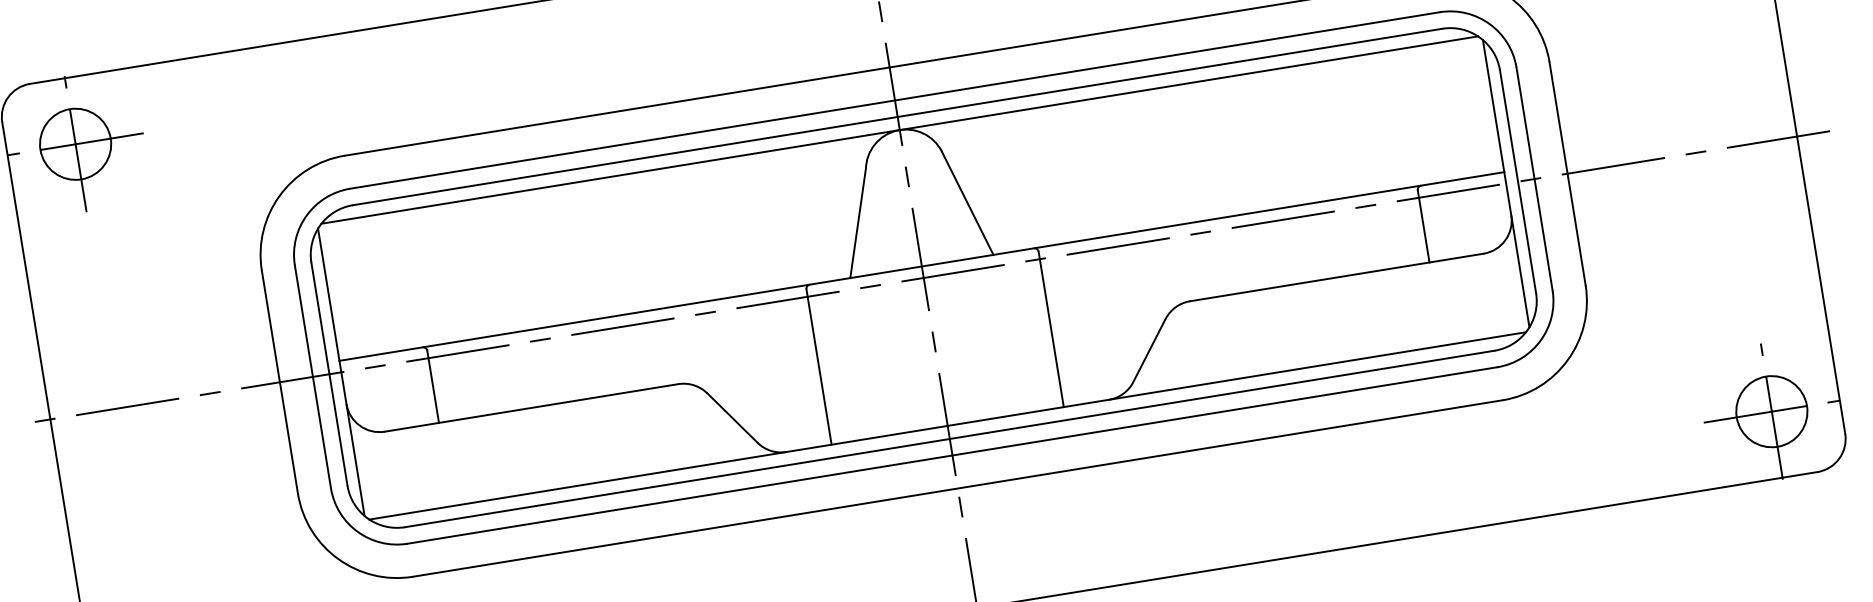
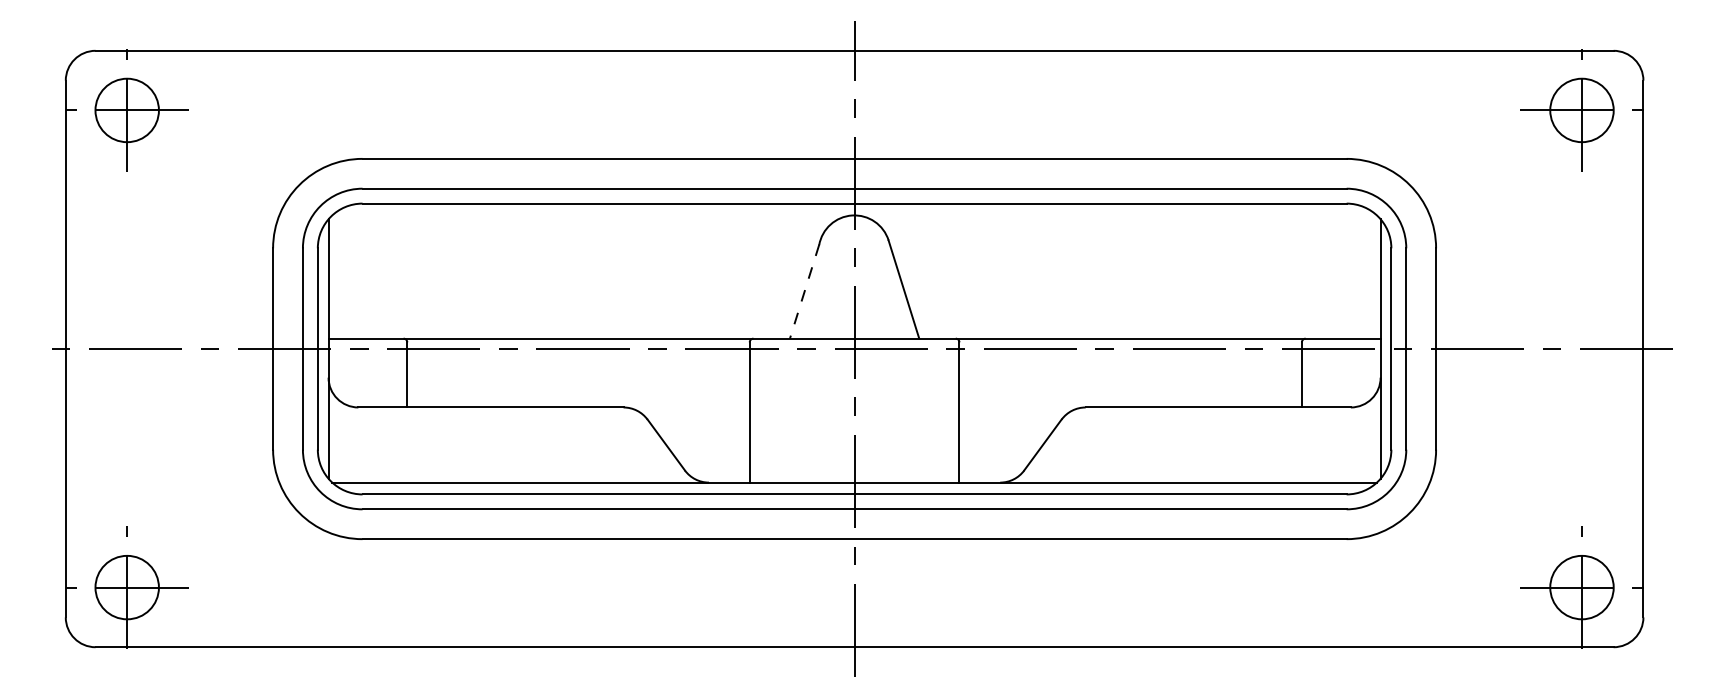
line: (899, 130) -> (854, 215), removed
line: (858, 224) -> (804, 292), solid -> dashed

